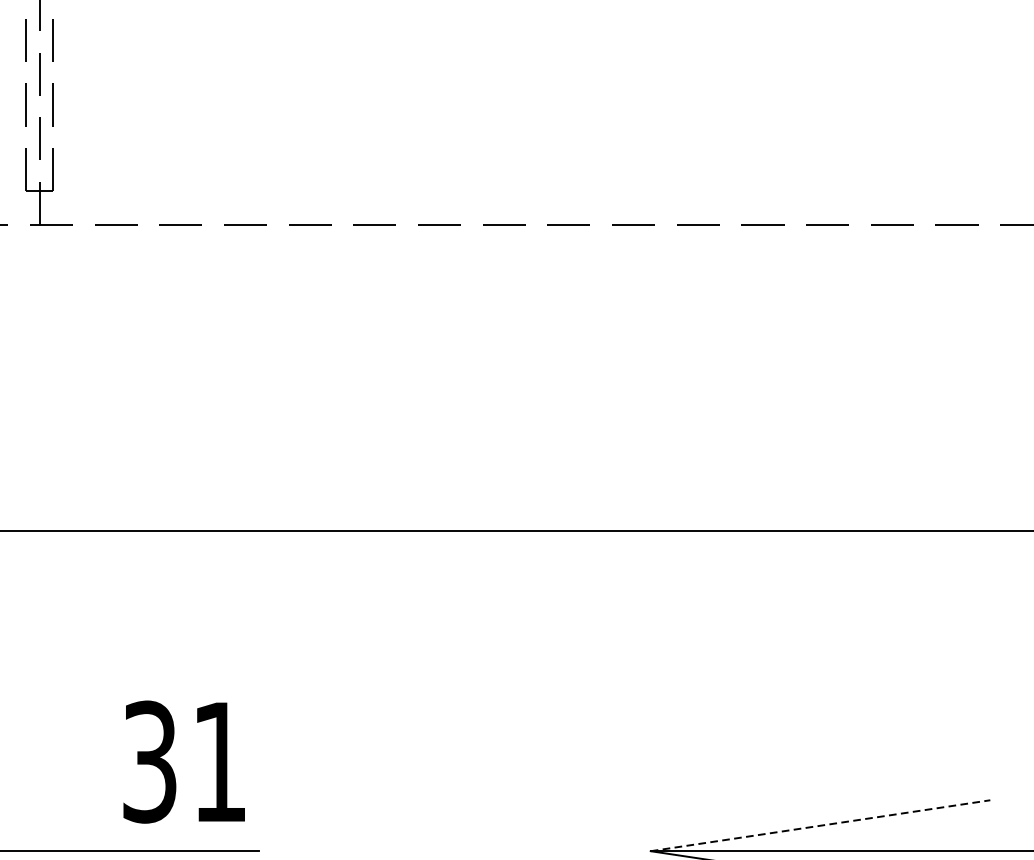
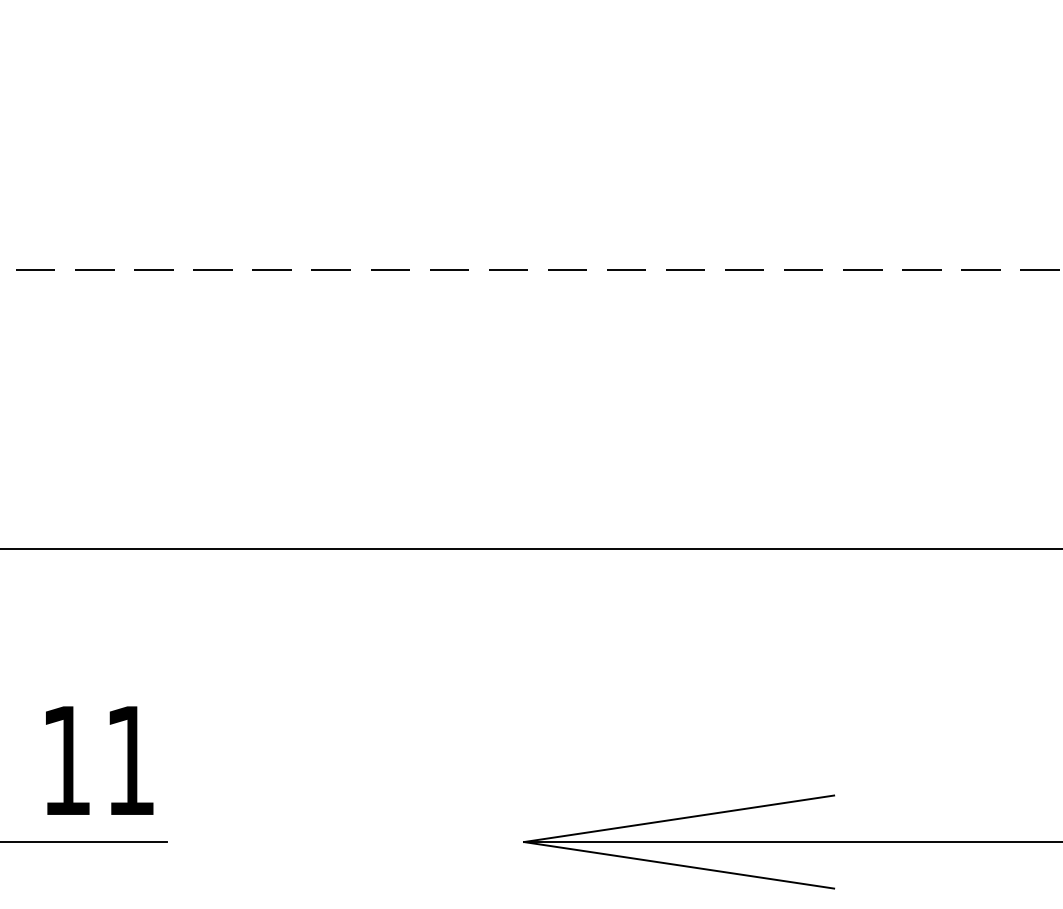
text: (149, 761) -> (66, 760), 31 -> 11
line: (820, 825) -> (679, 818), dashed -> solid

